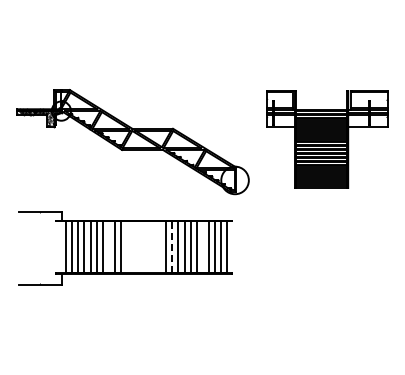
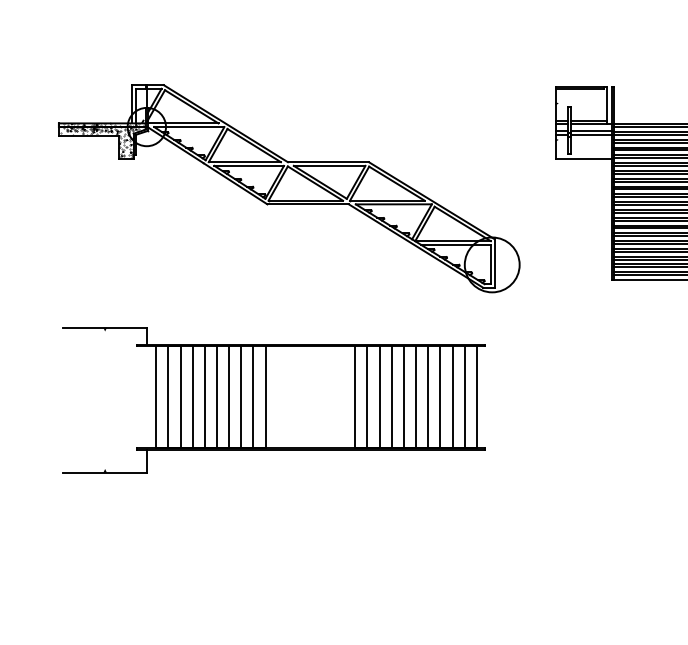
line: (108, 246) -> (240, 396), added
line: (202, 246) -> (427, 396), added
line: (172, 247) -> (367, 398), dashed -> solid

